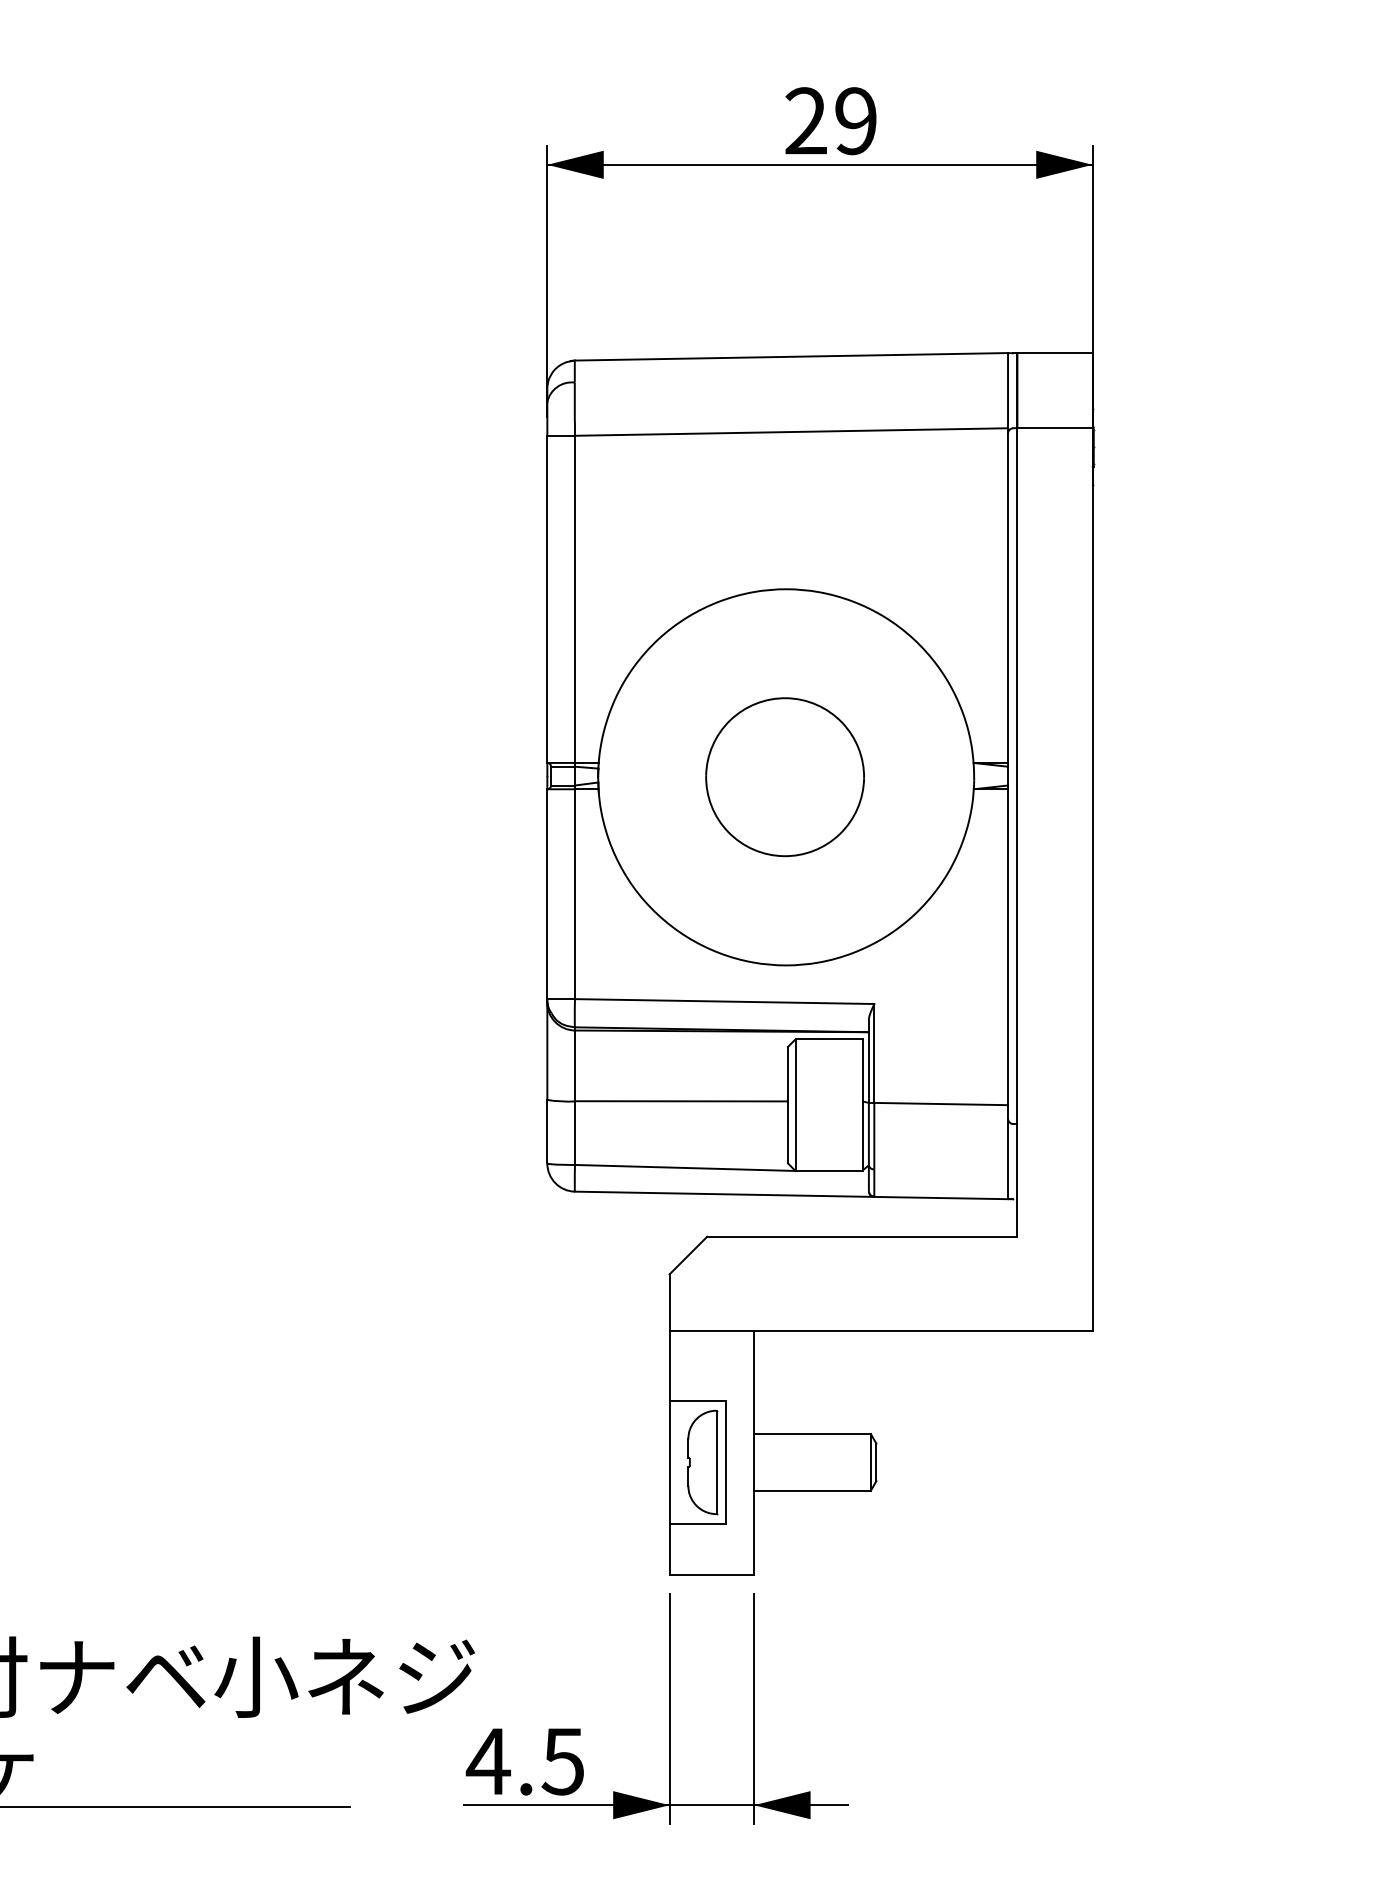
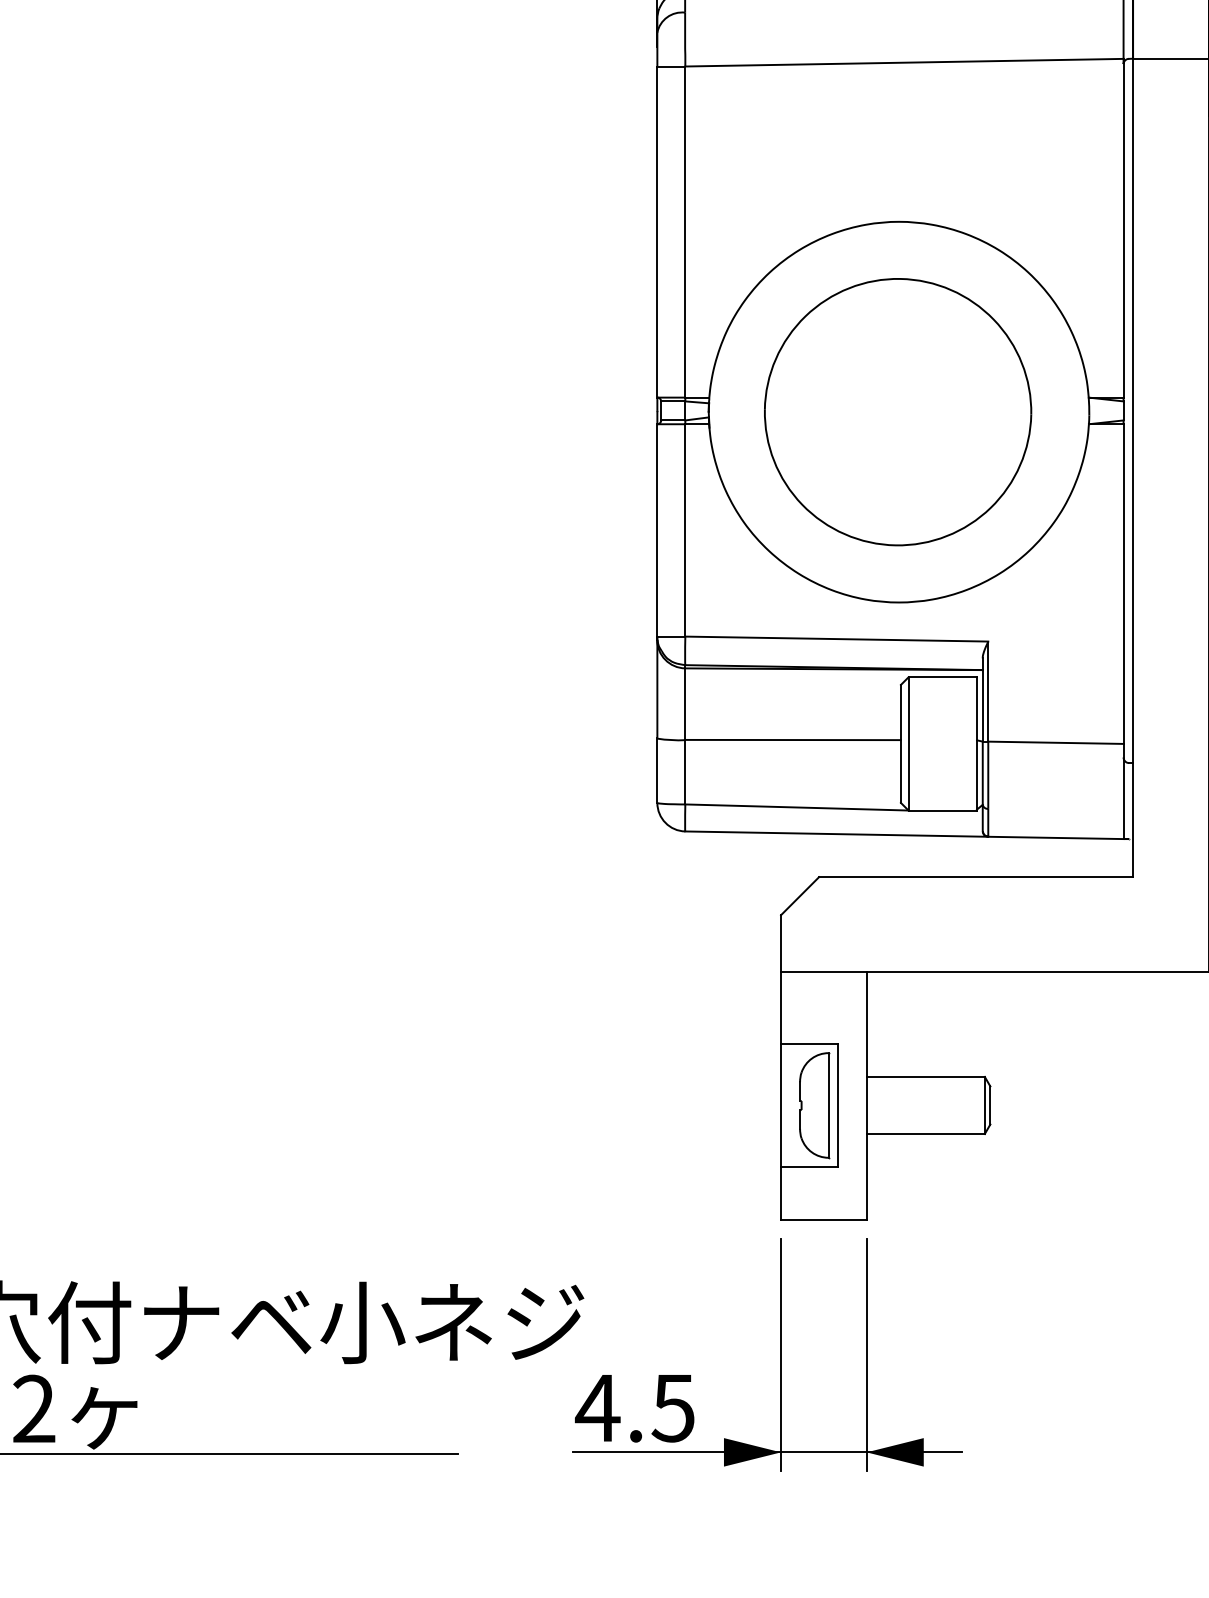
part: (784, 776) -> (897, 411), size x1.67

